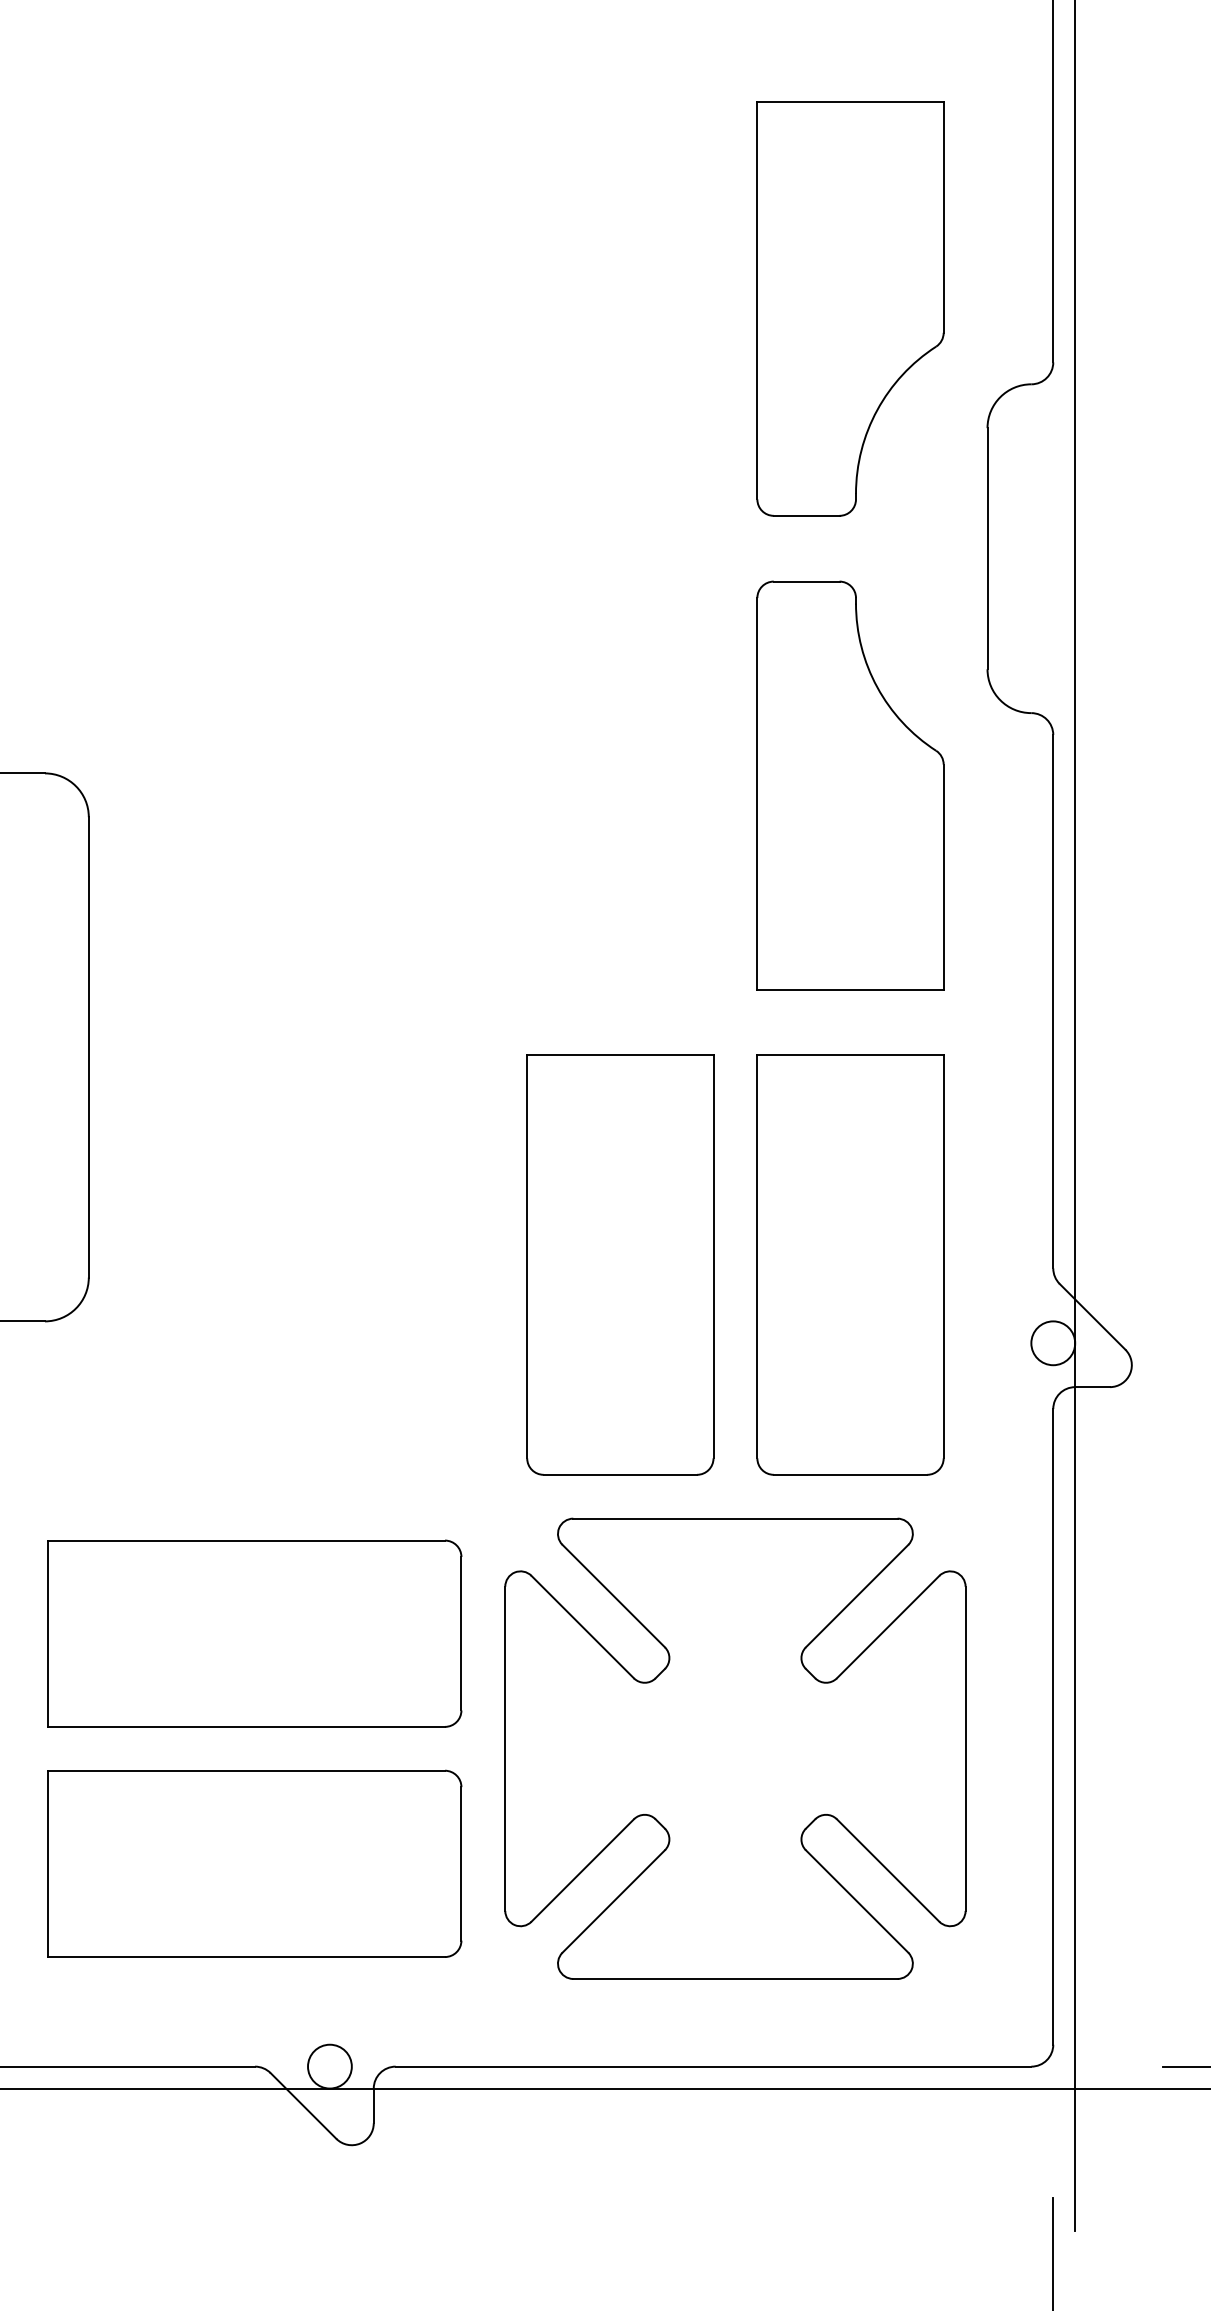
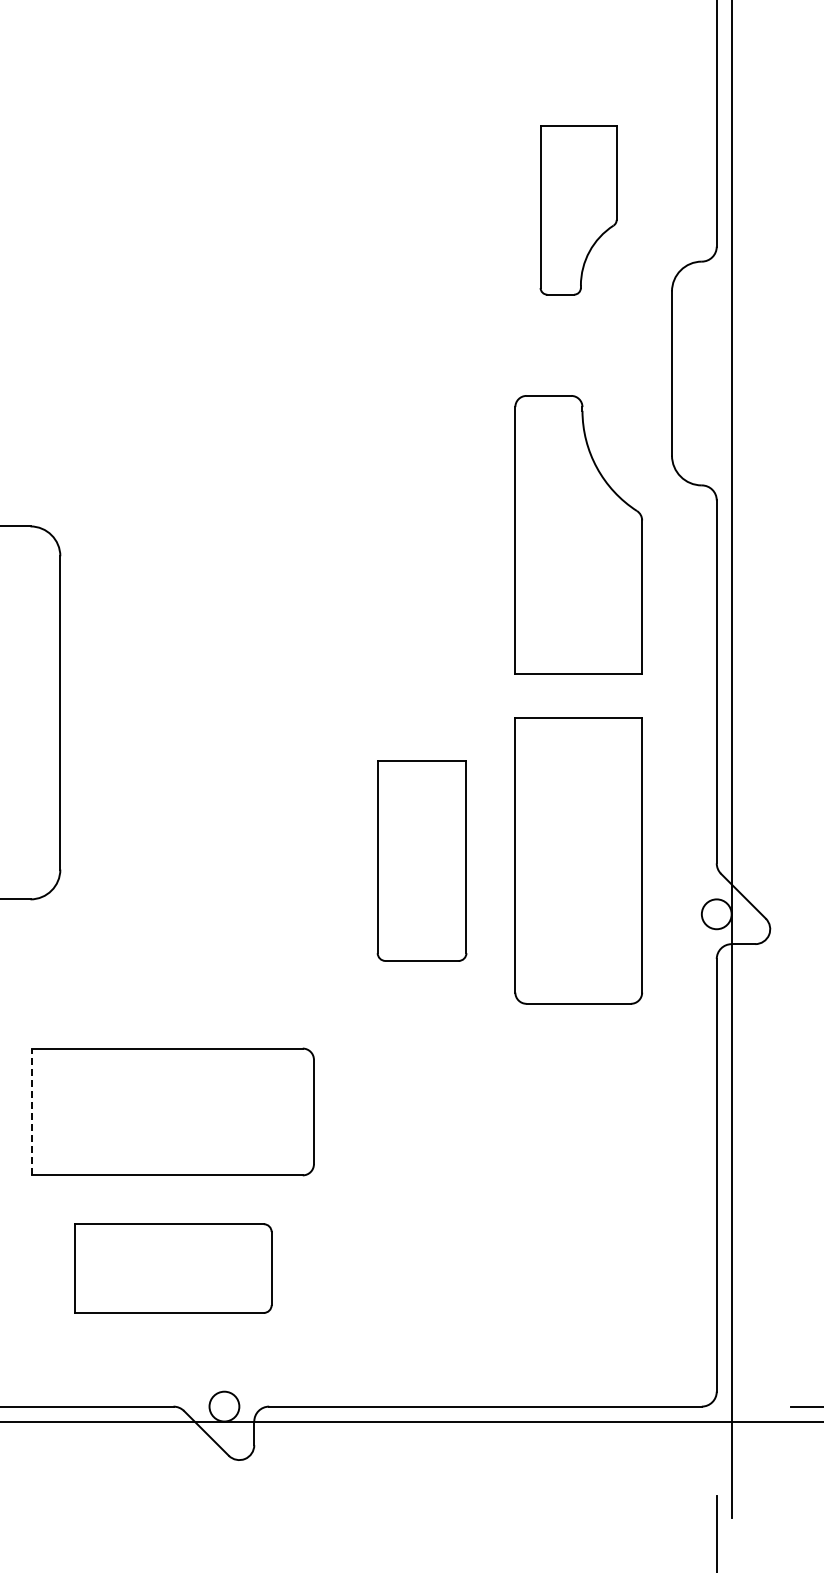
part: (850, 307) -> (578, 209), size x0.6
part: (619, 1264) -> (421, 860), size x0.7
line: (47, 1633) -> (32, 1111), solid -> dashed
part: (734, 1747) -> (499, 1189), removed
part: (253, 1863) -> (172, 1268), size x0.7

